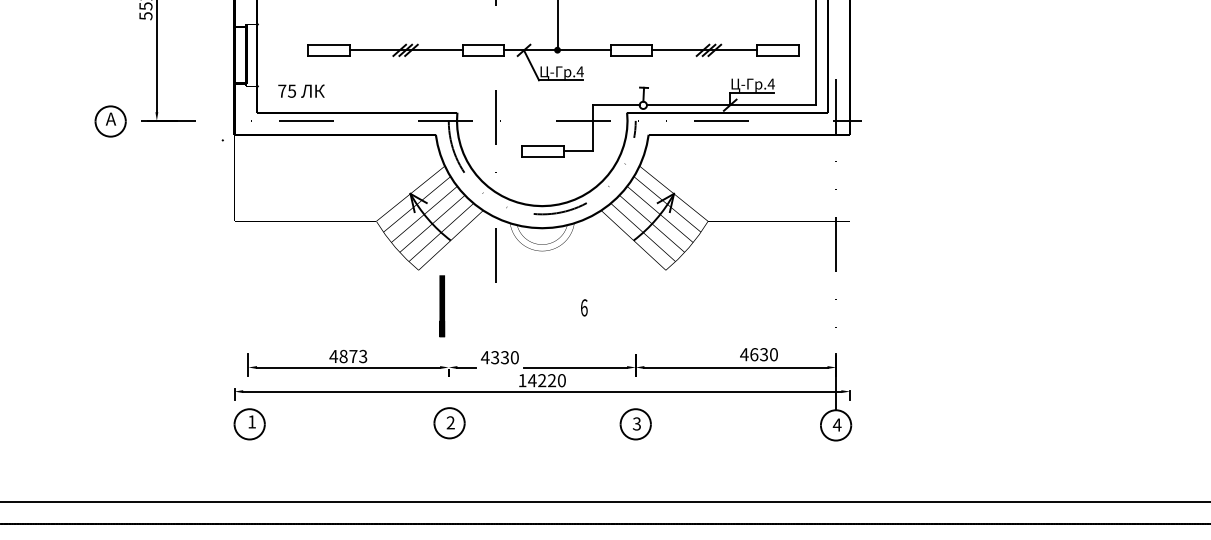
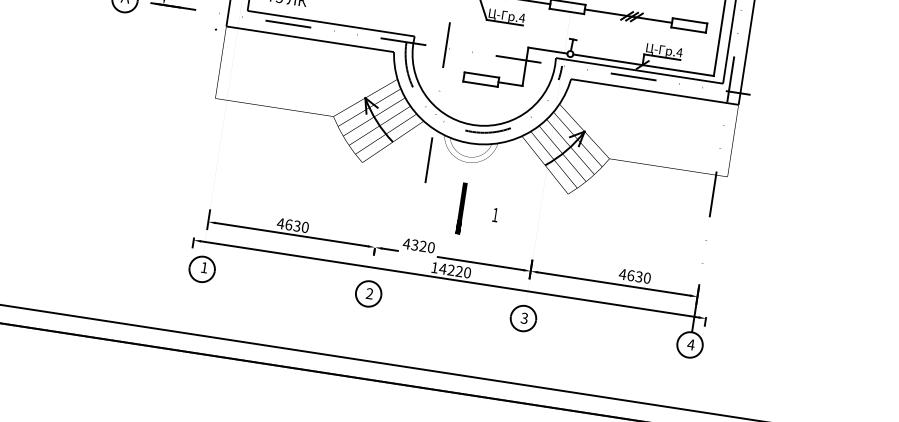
line: (442, 306) -> (461, 208), moved
text: (584, 307) -> (495, 214), 6 -> 1
text: (353, 356) -> (297, 226), 4873 -> 4630
text: (504, 357) -> (422, 246), 4330 -> 4320

